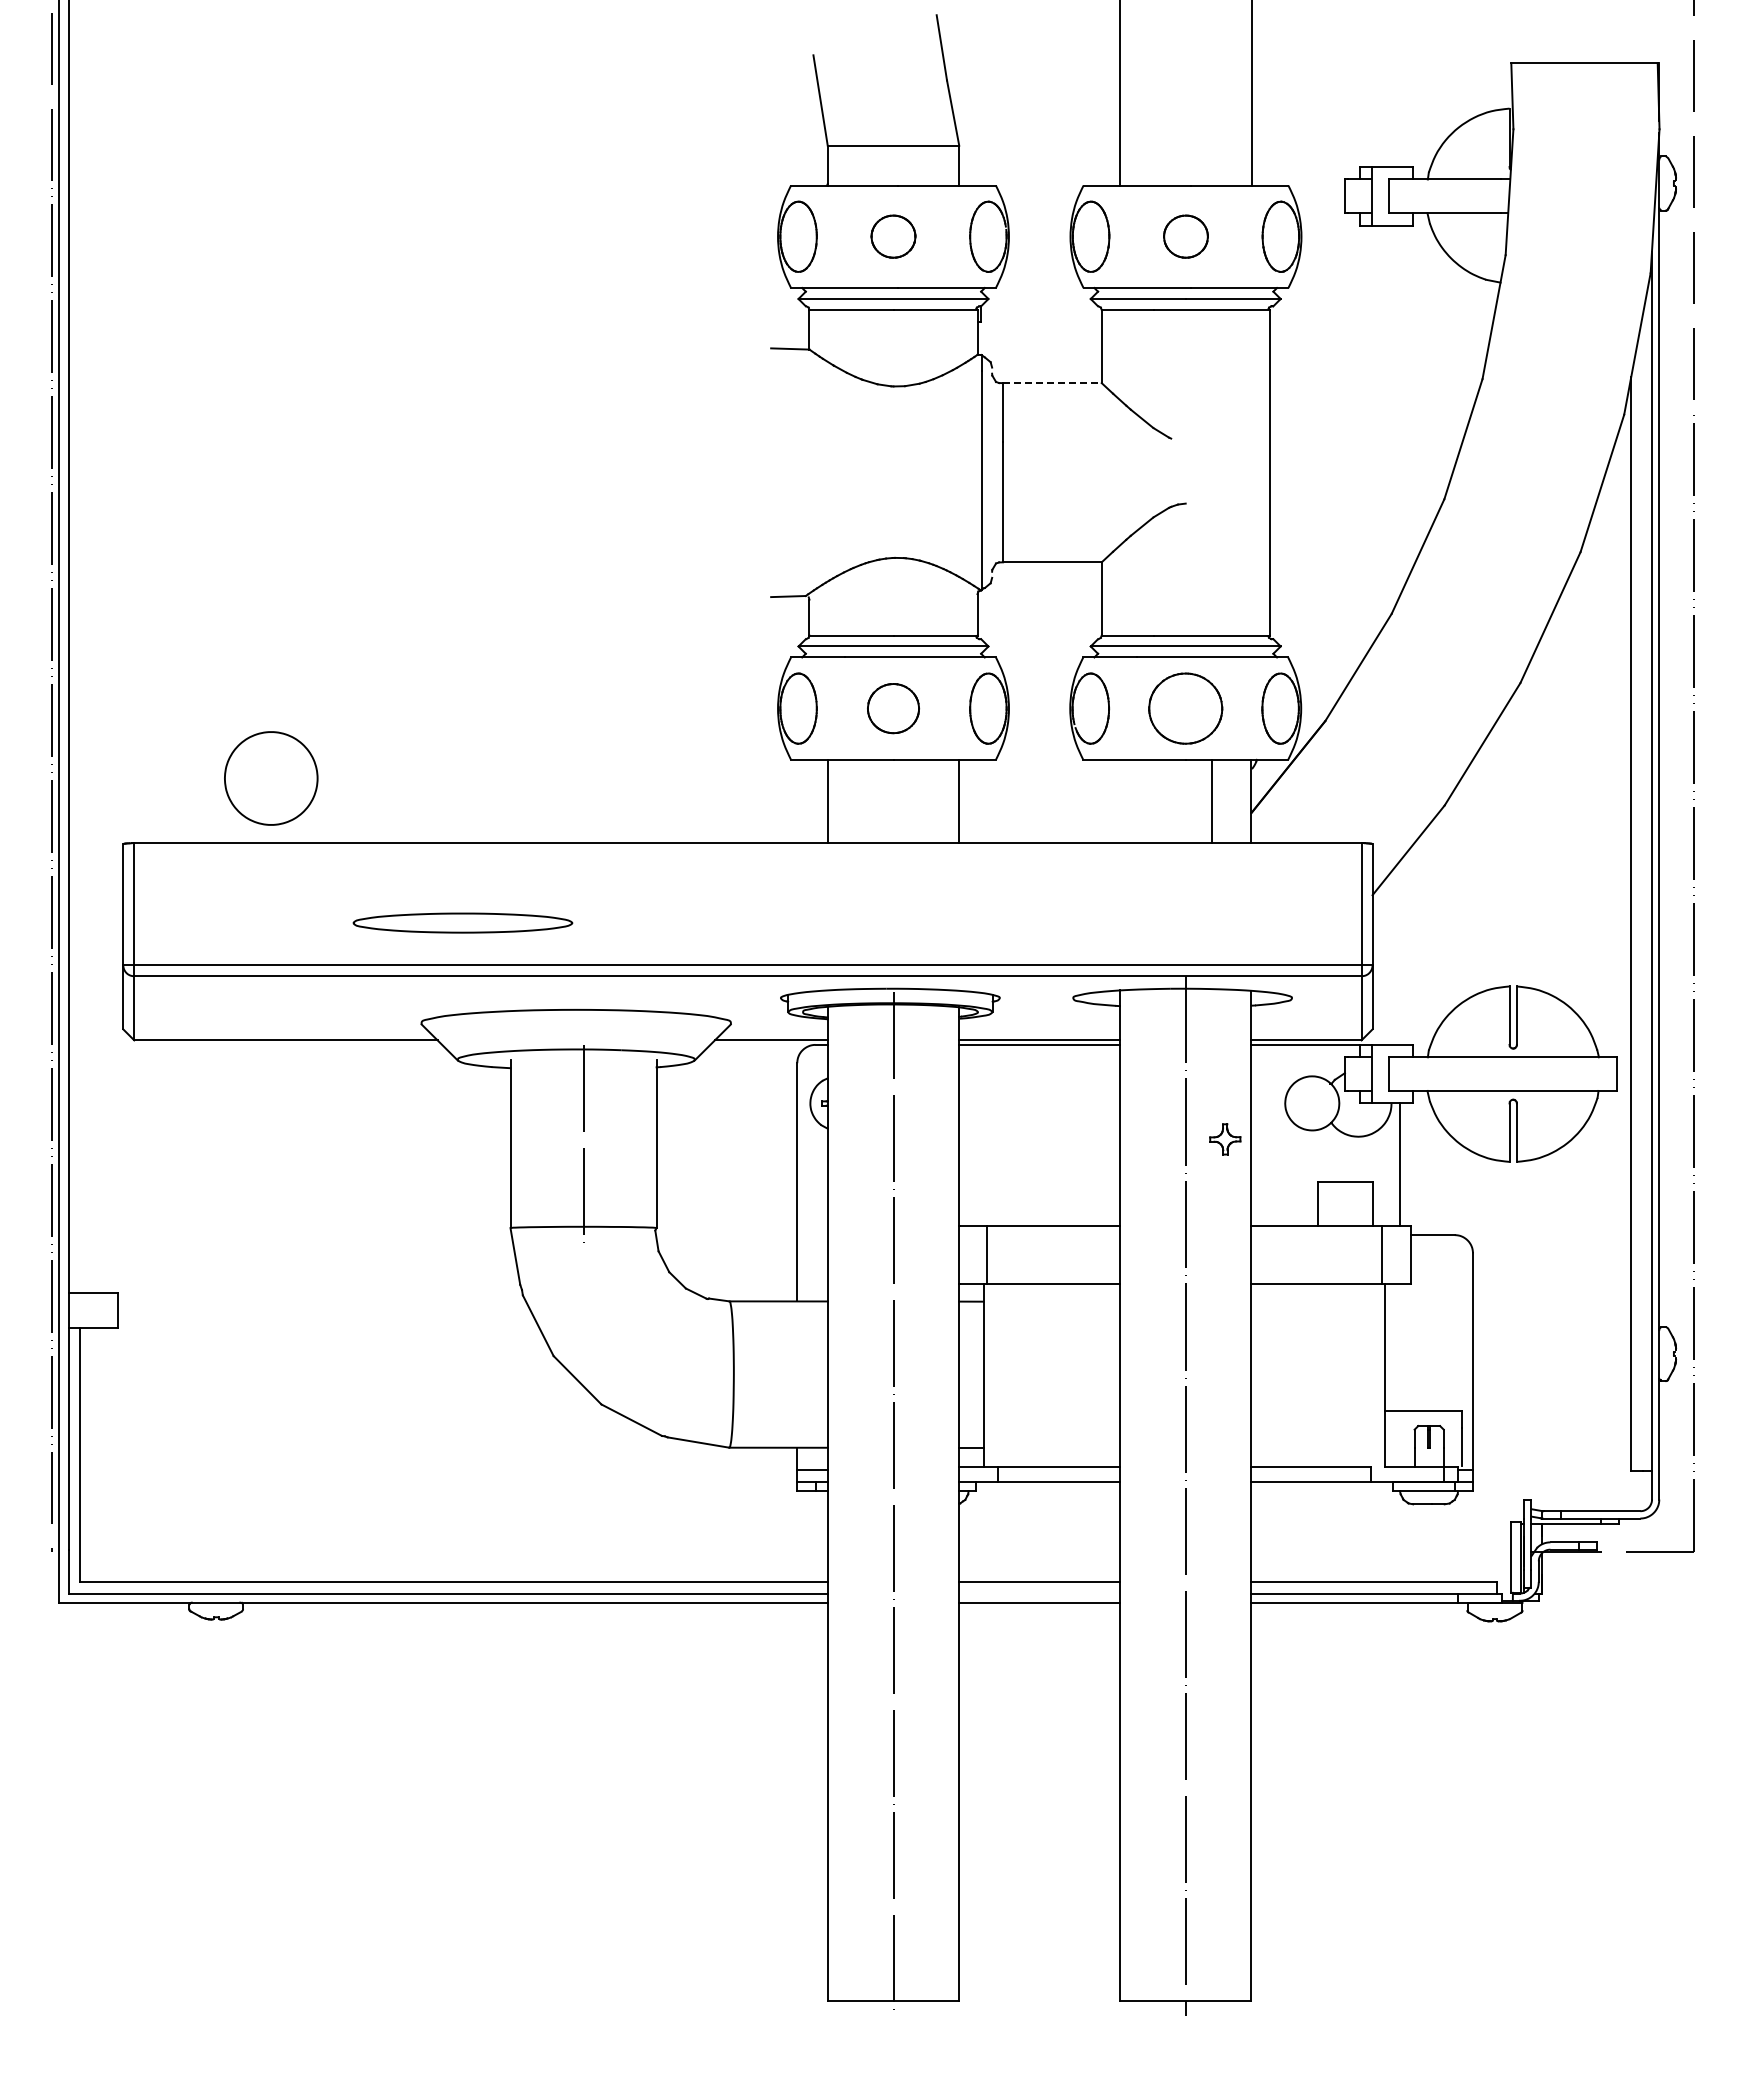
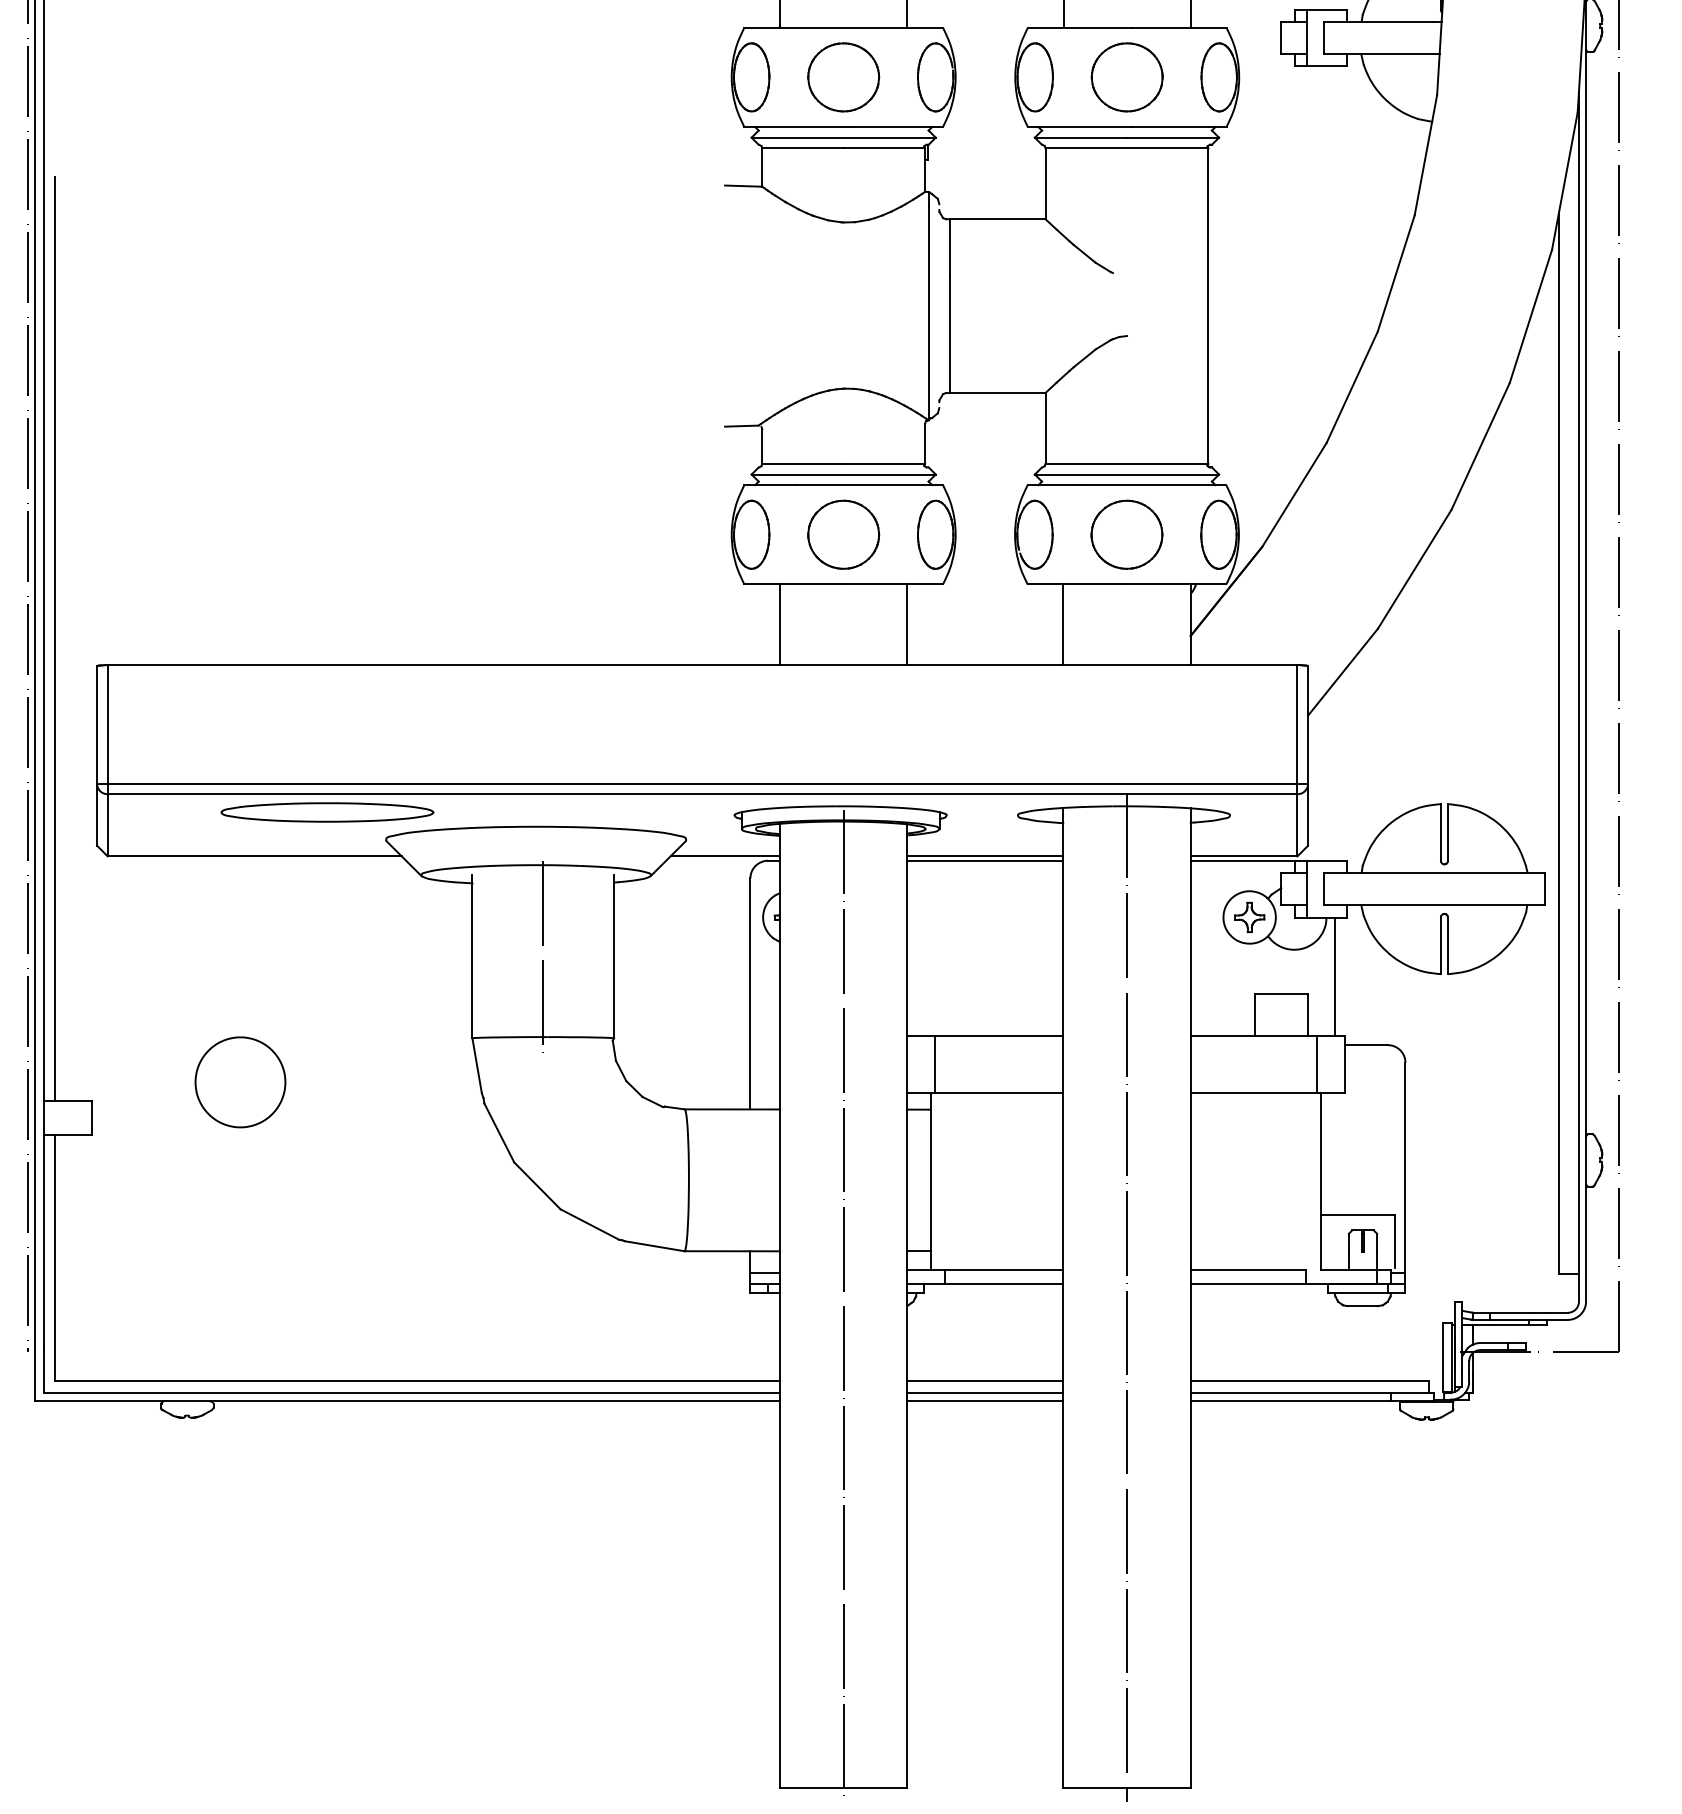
part: (893, 236) -> (843, 77), size x1.67
part: (1185, 236) -> (1126, 77), size x1.67
line: (1052, 383) -> (997, 219), dashed -> solid
part: (893, 708) -> (843, 534), size x1.43
part: (271, 778) -> (240, 1082), moved
line: (1211, 801) -> (1062, 624), moved
line: (80, 816) -> (55, 639), added
part: (462, 922) -> (327, 811), moved
part: (1225, 1139) -> (1249, 917), moved
line: (1039, 1593) -> (985, 1392), added

